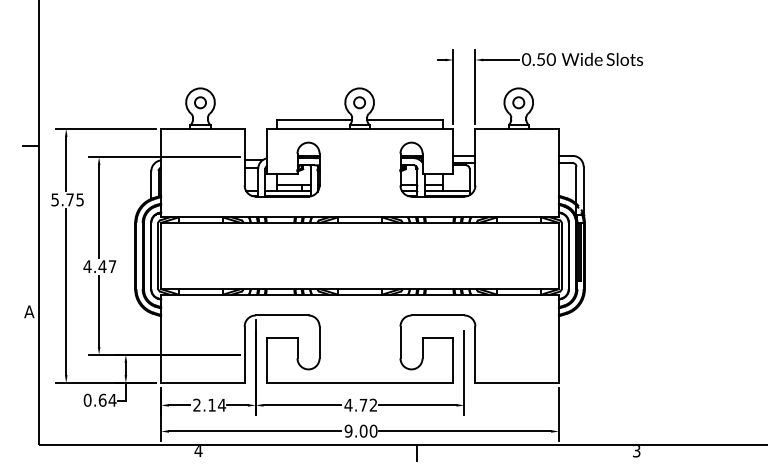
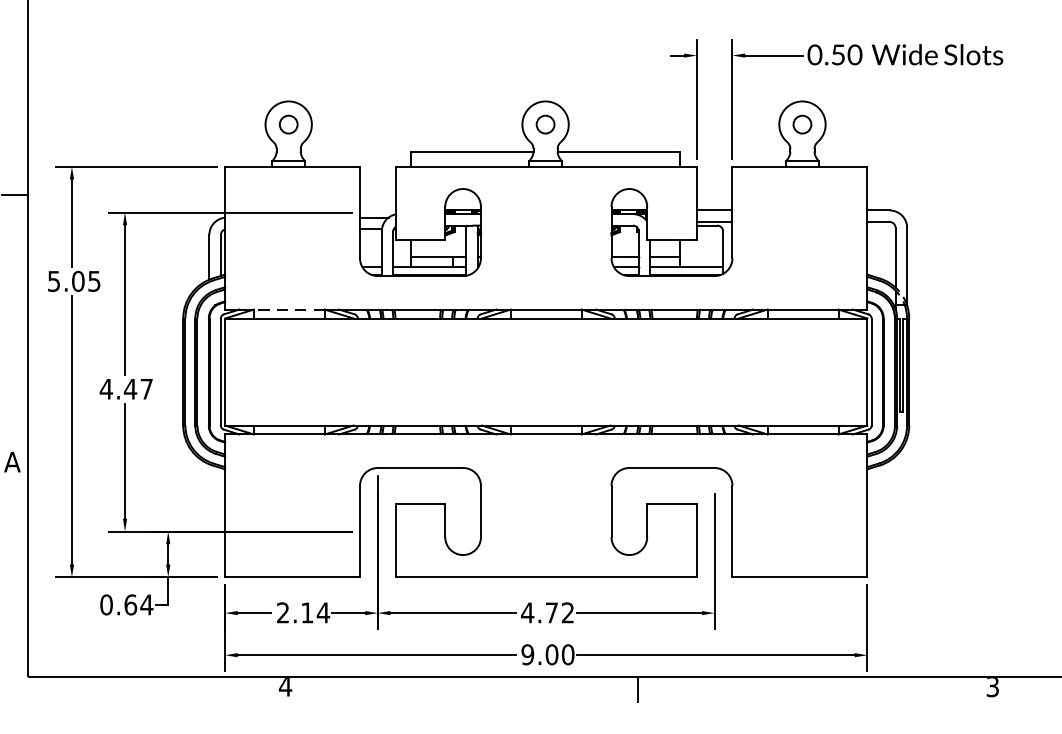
text: (70, 199) -> (78, 280), 5.75 -> 5.05
line: (200, 217) -> (288, 309), solid -> dashed

